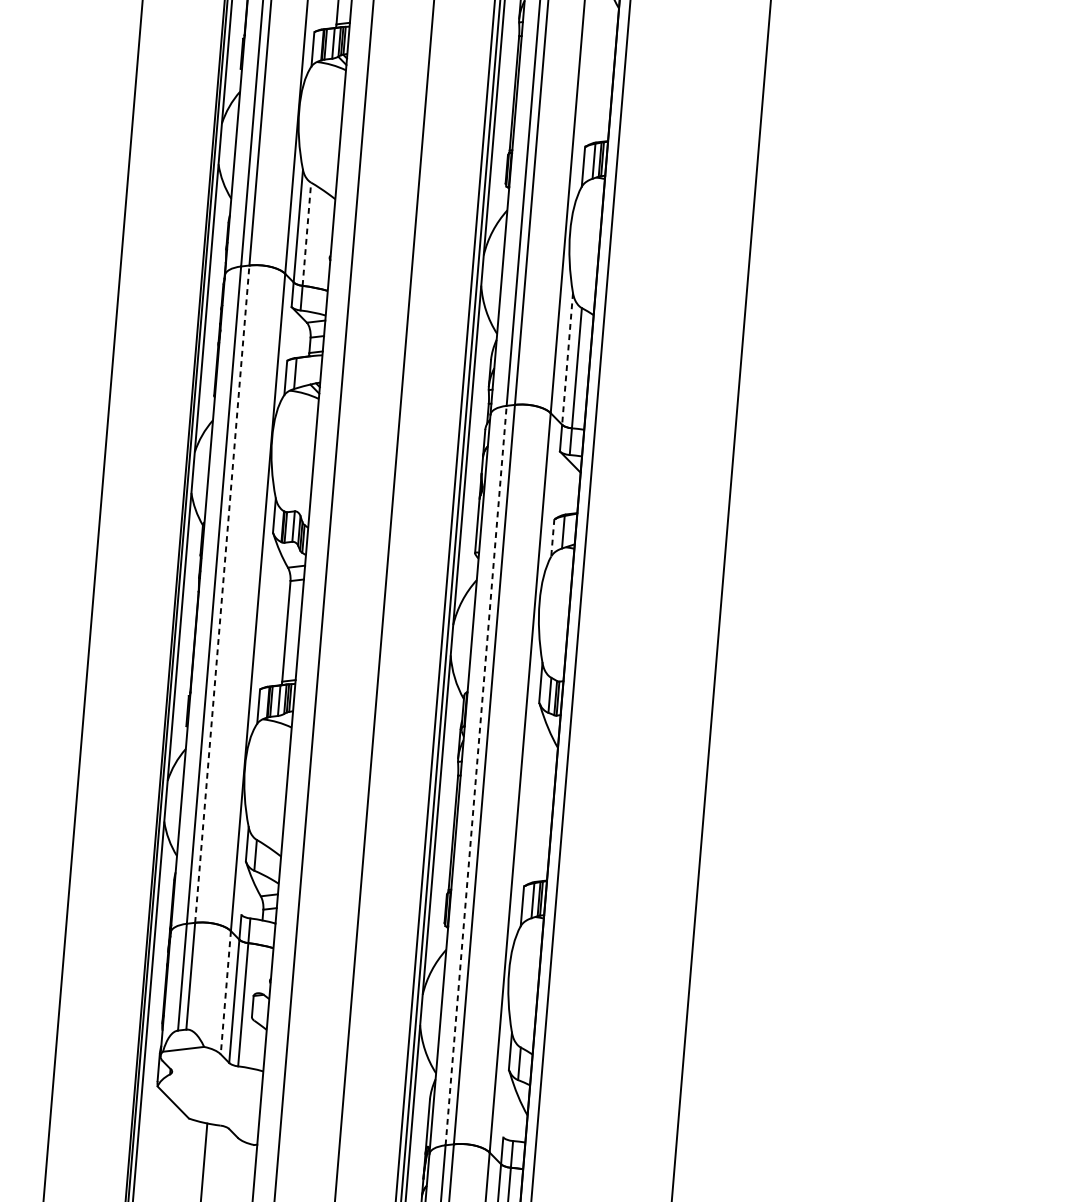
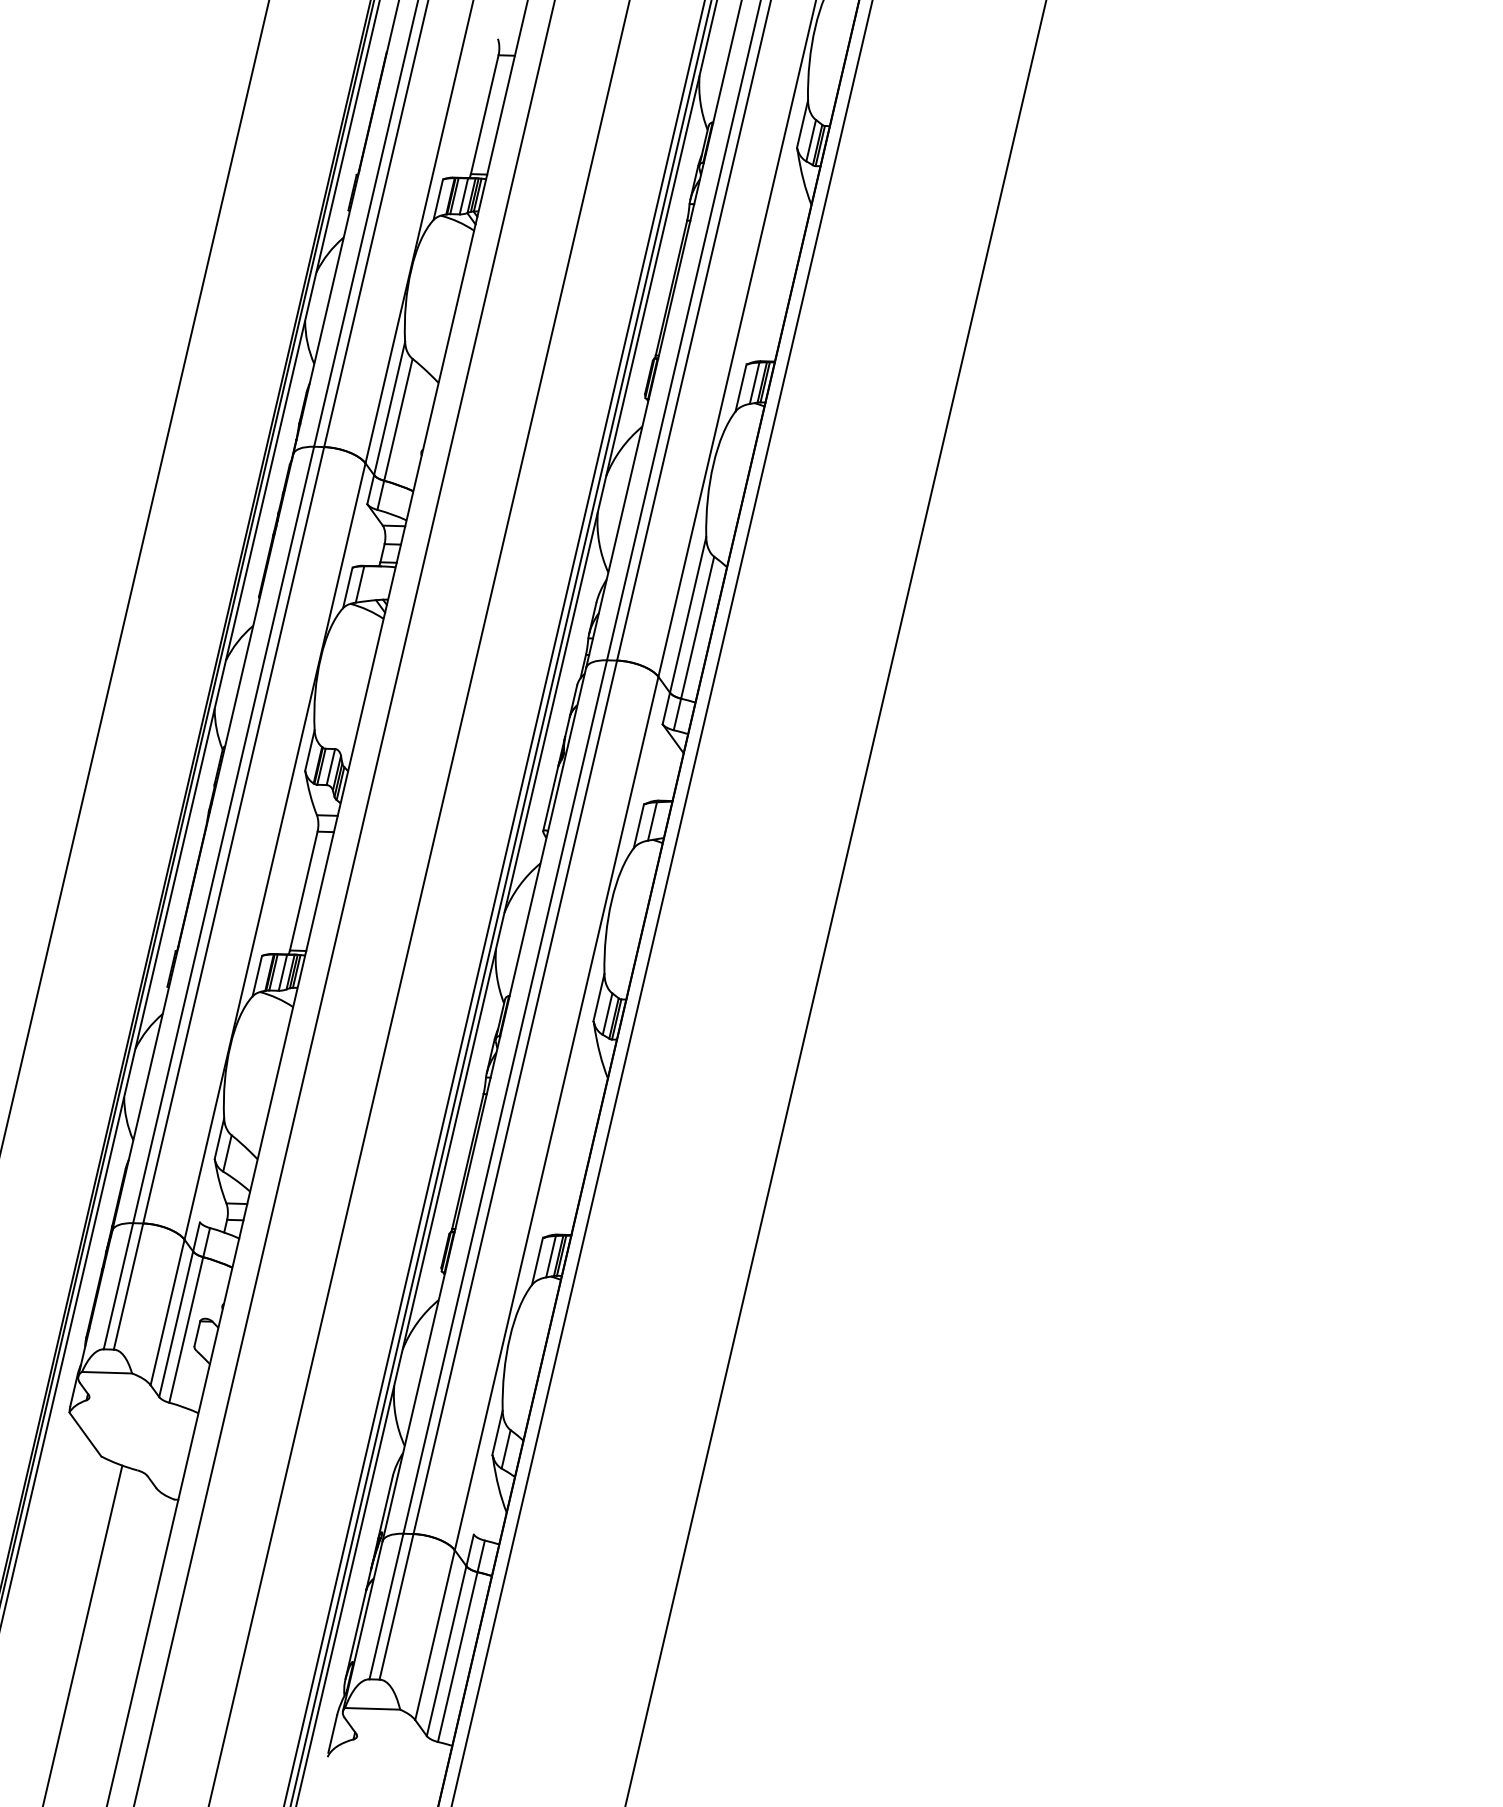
line: (306, 233) -> (398, 419), dashed -> solid
line: (567, 359) -> (688, 615), dashed -> solid
line: (552, 538) -> (638, 826), dashed -> solid
line: (222, 594) -> (233, 835), dashed -> solid
line: (476, 775) -> (505, 1096), dashed -> solid
line: (225, 992) -> (167, 1312), dashed -> solid

